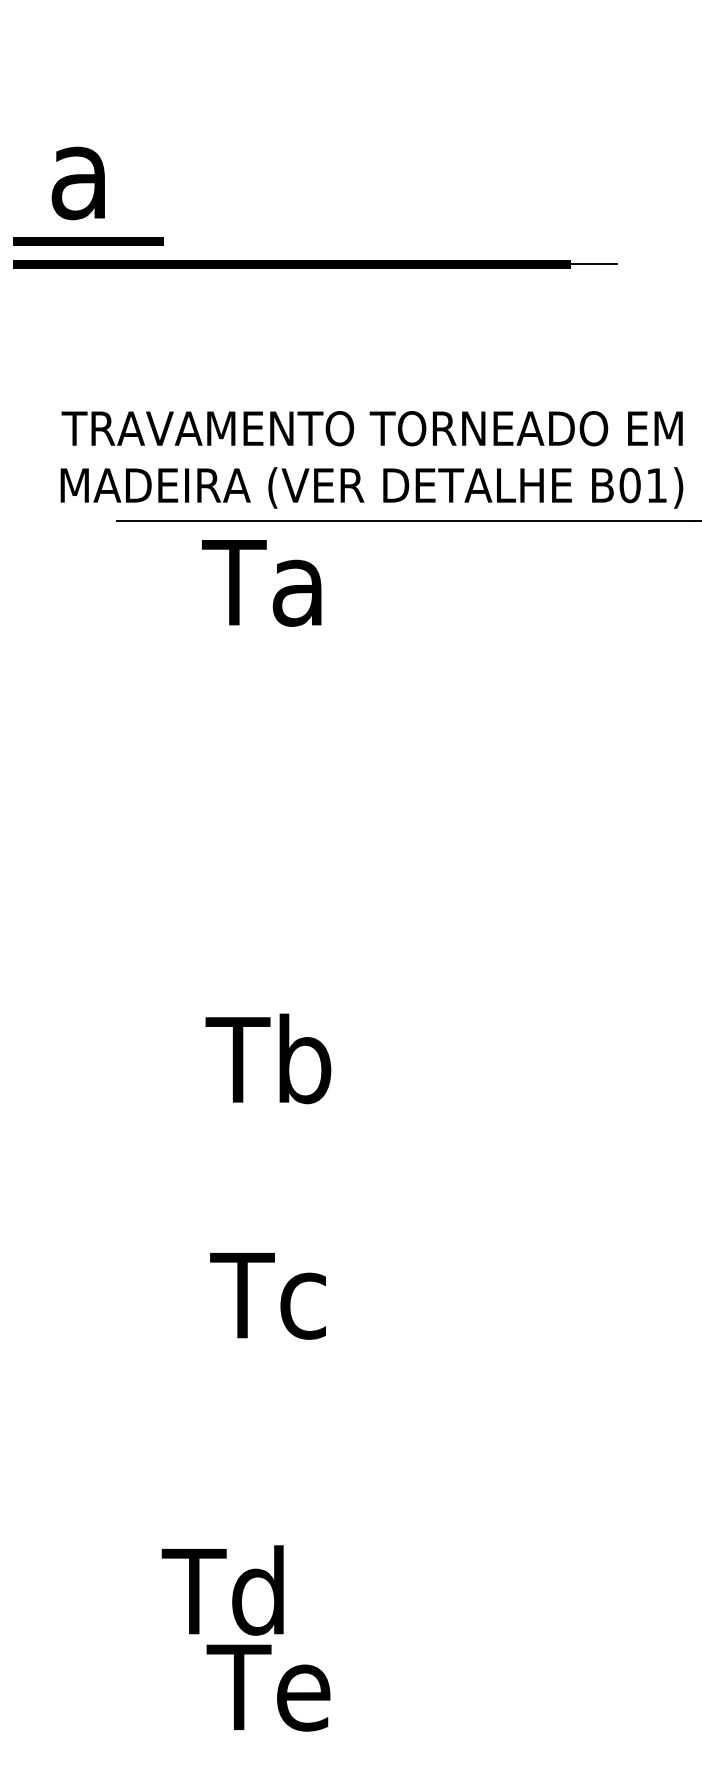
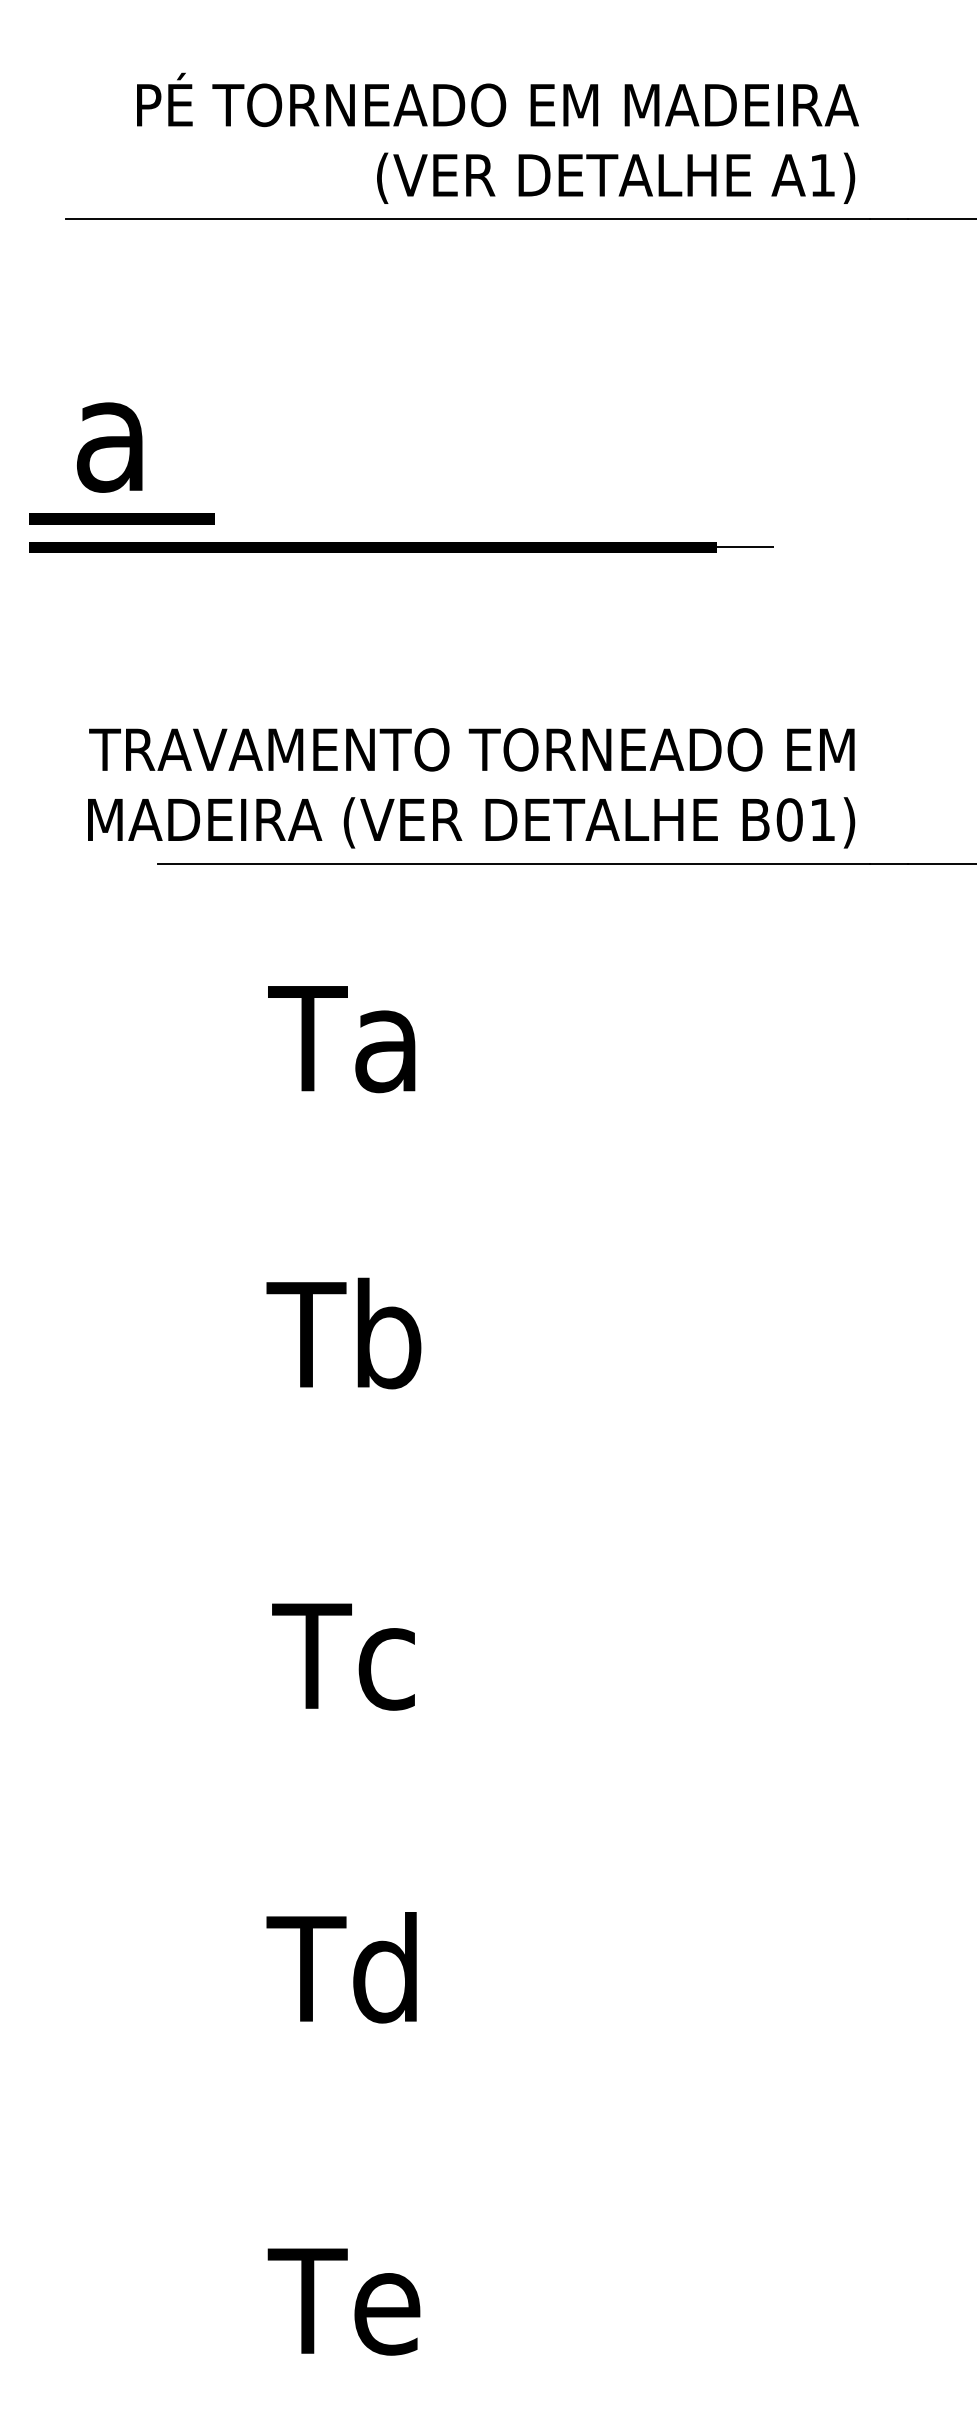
text: (261, 583) -> (341, 1039), moved
text: (268, 1058) -> (343, 1333), moved
text: (268, 1295) -> (343, 1656), moved
text: (222, 1590) -> (341, 1967), moved

